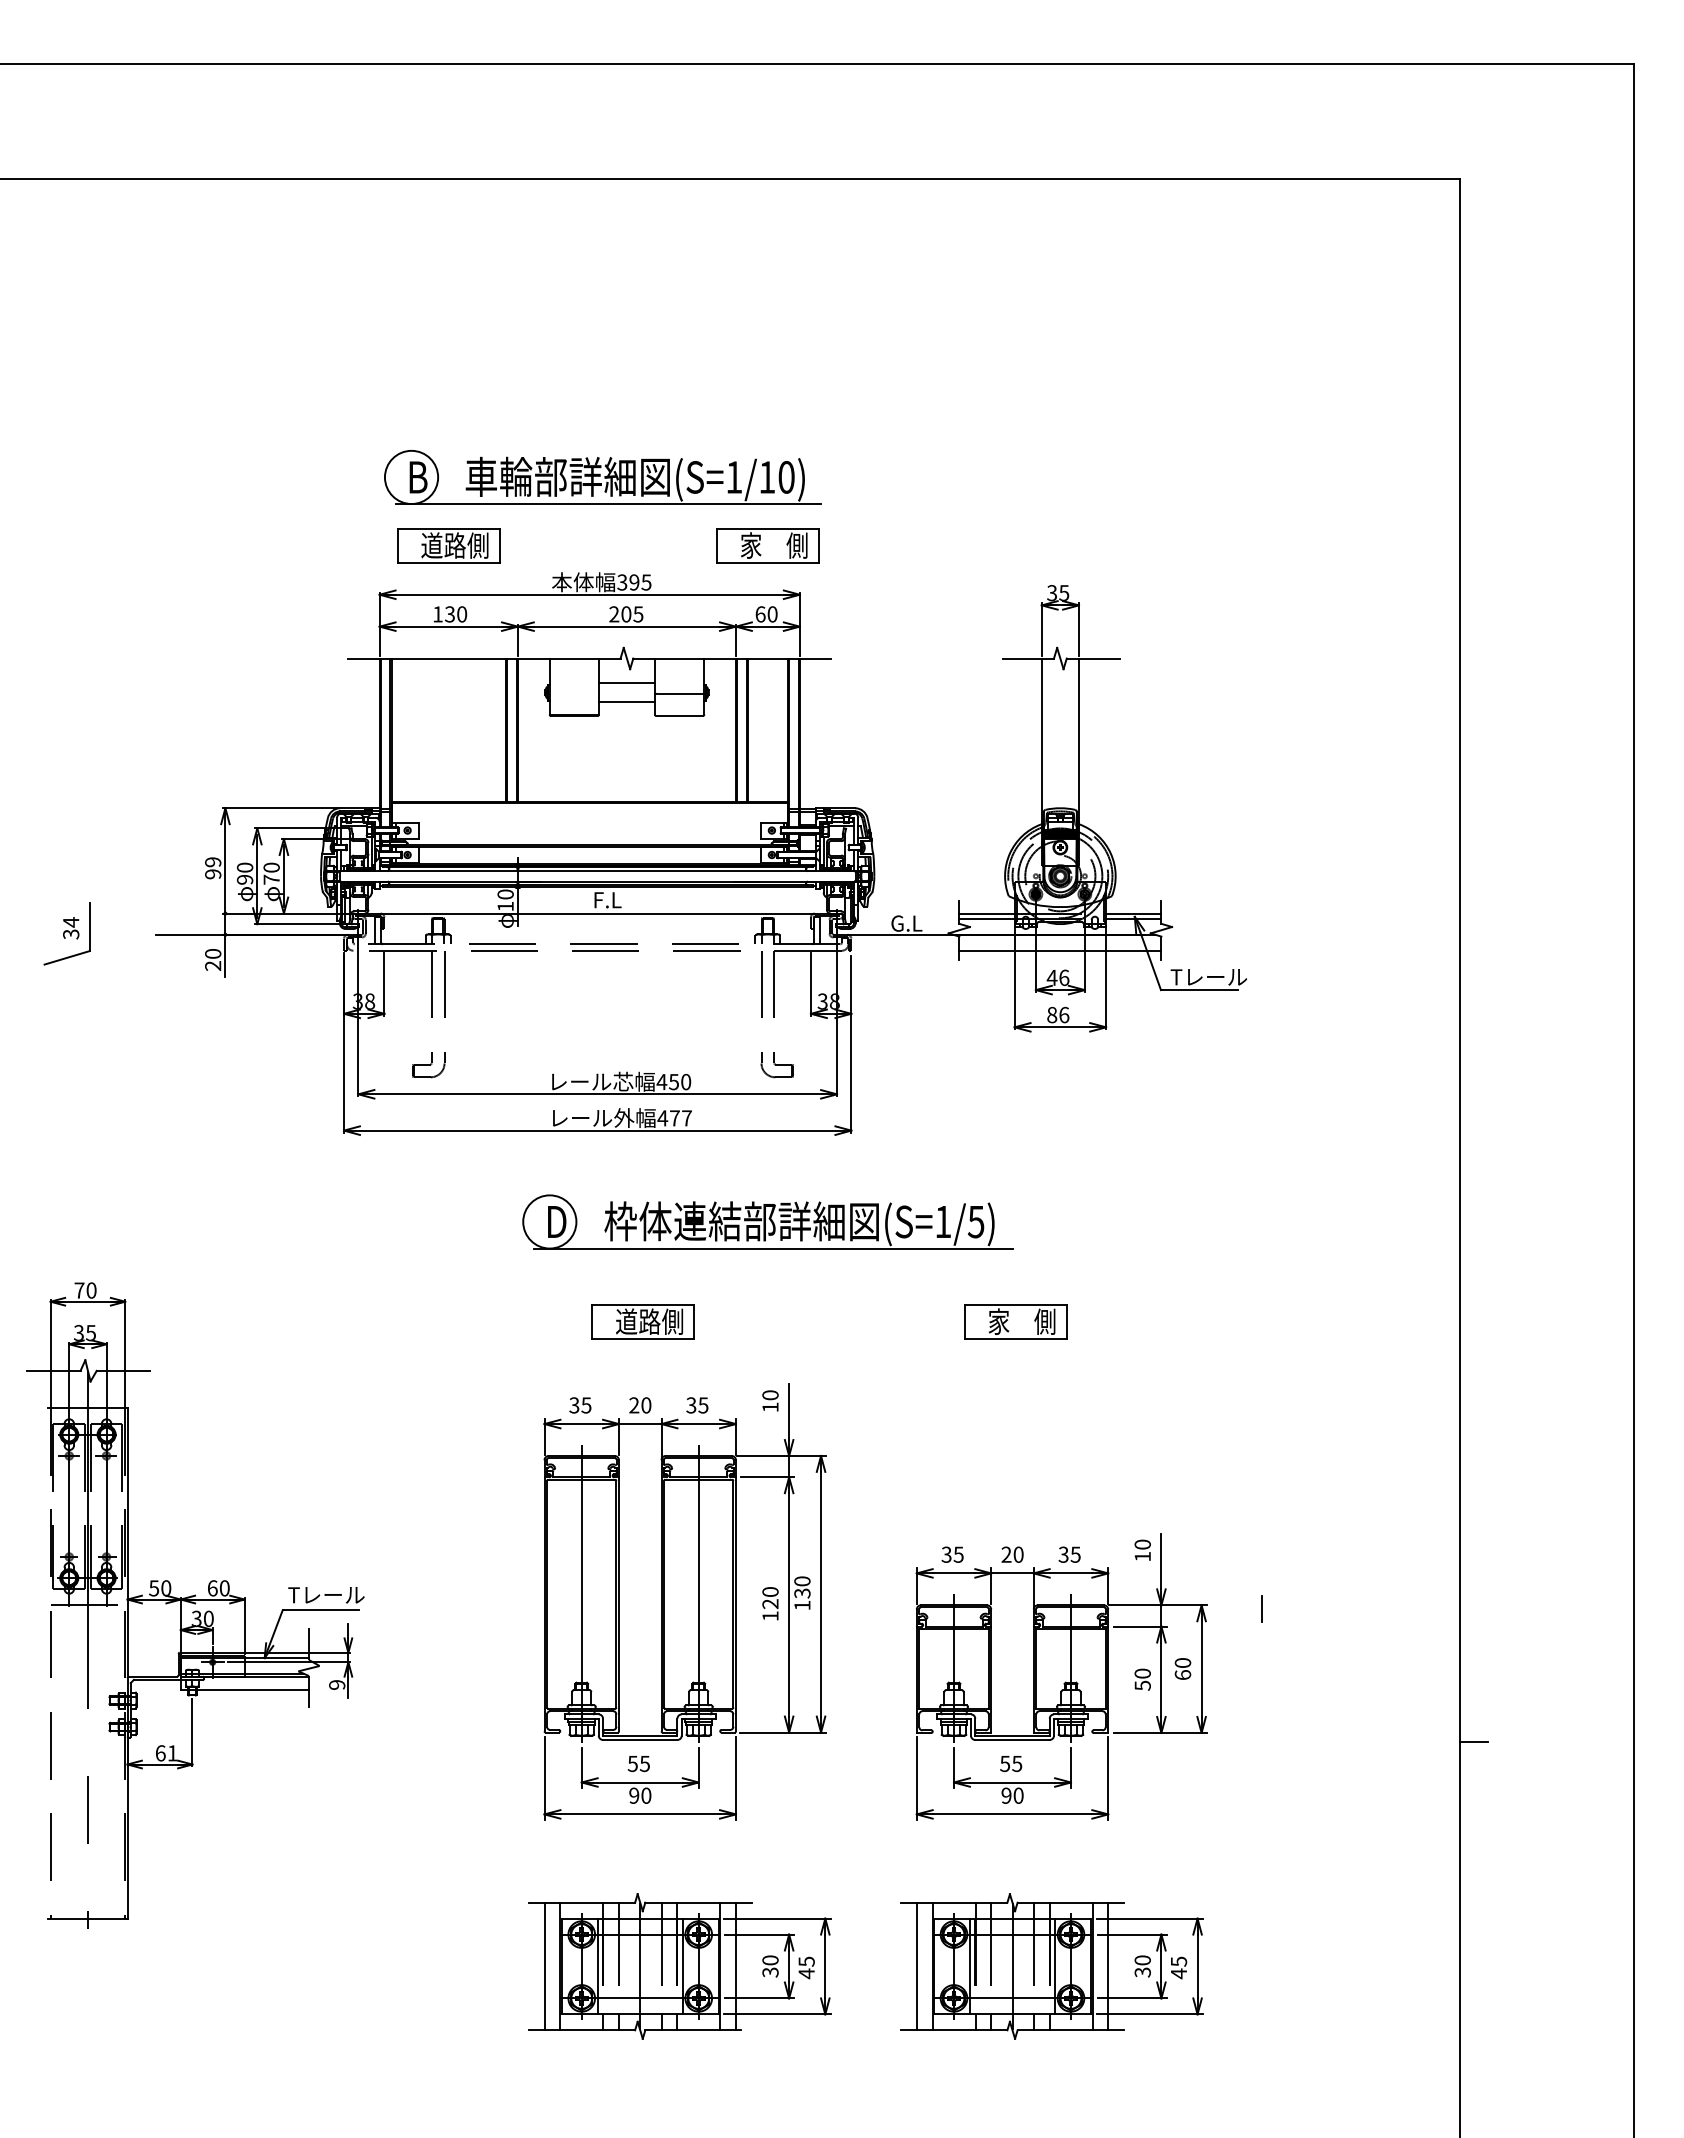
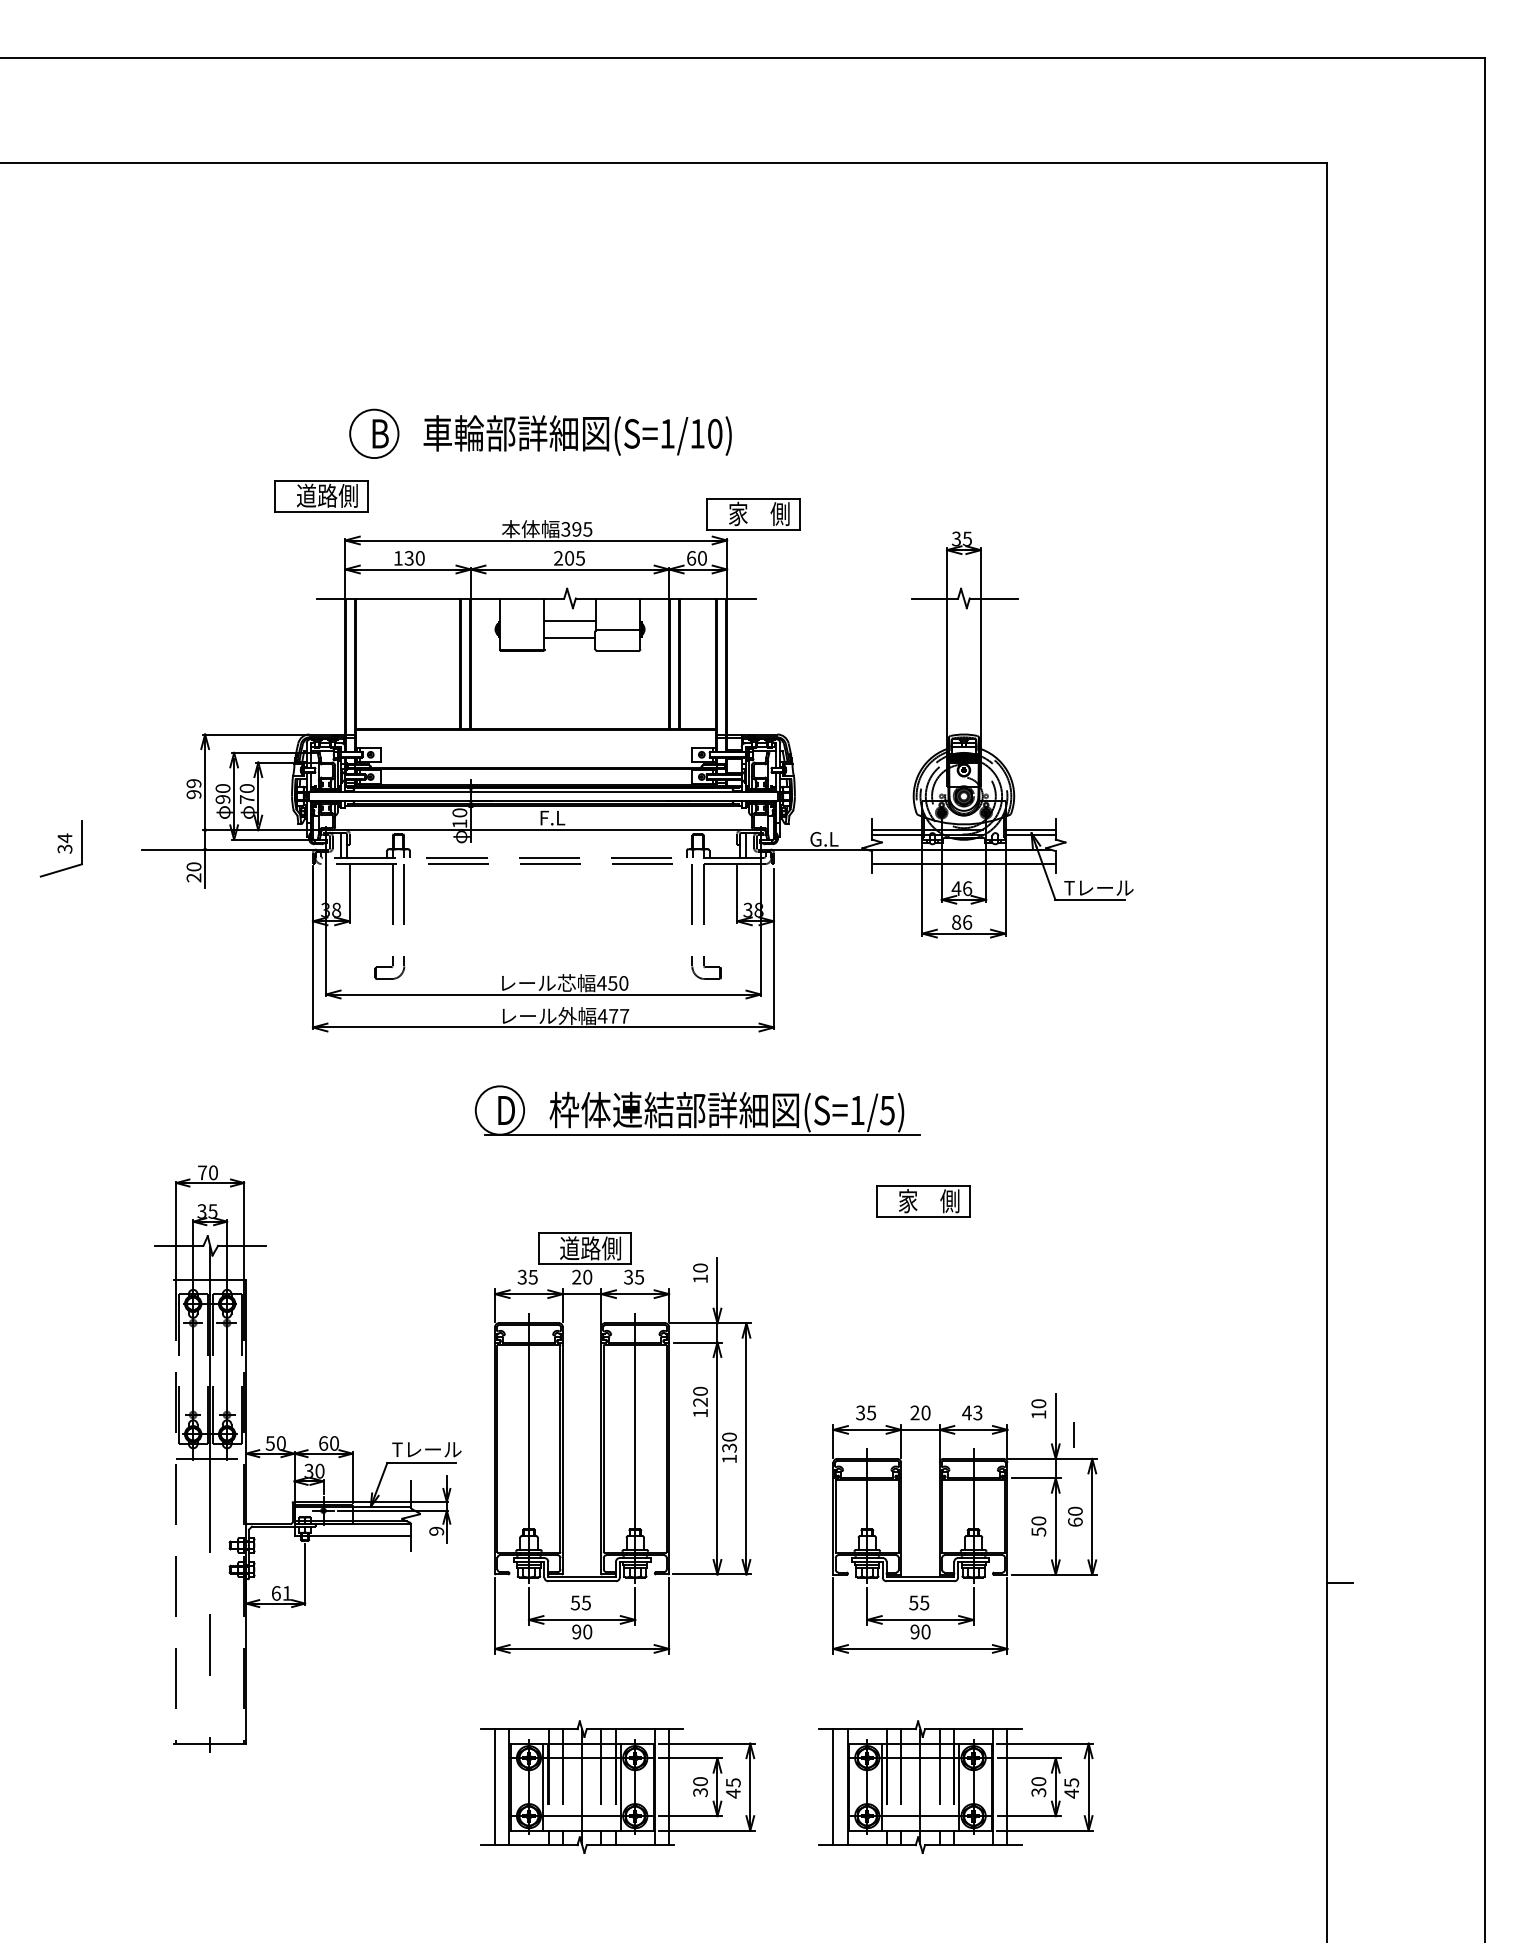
line: (608, 504) -> (553, 458), removed
part: (448, 545) -> (321, 495), moved
part: (767, 545) -> (753, 513), moved
part: (642, 1321) -> (584, 1248), moved
text: (1069, 1554) -> (972, 1412), 35 -> 43
text: (770, 1603) -> (700, 1401), moved
part: (195, 1605) -> (307, 1459), moved
line: (1261, 1608) -> (1073, 1434), moved

